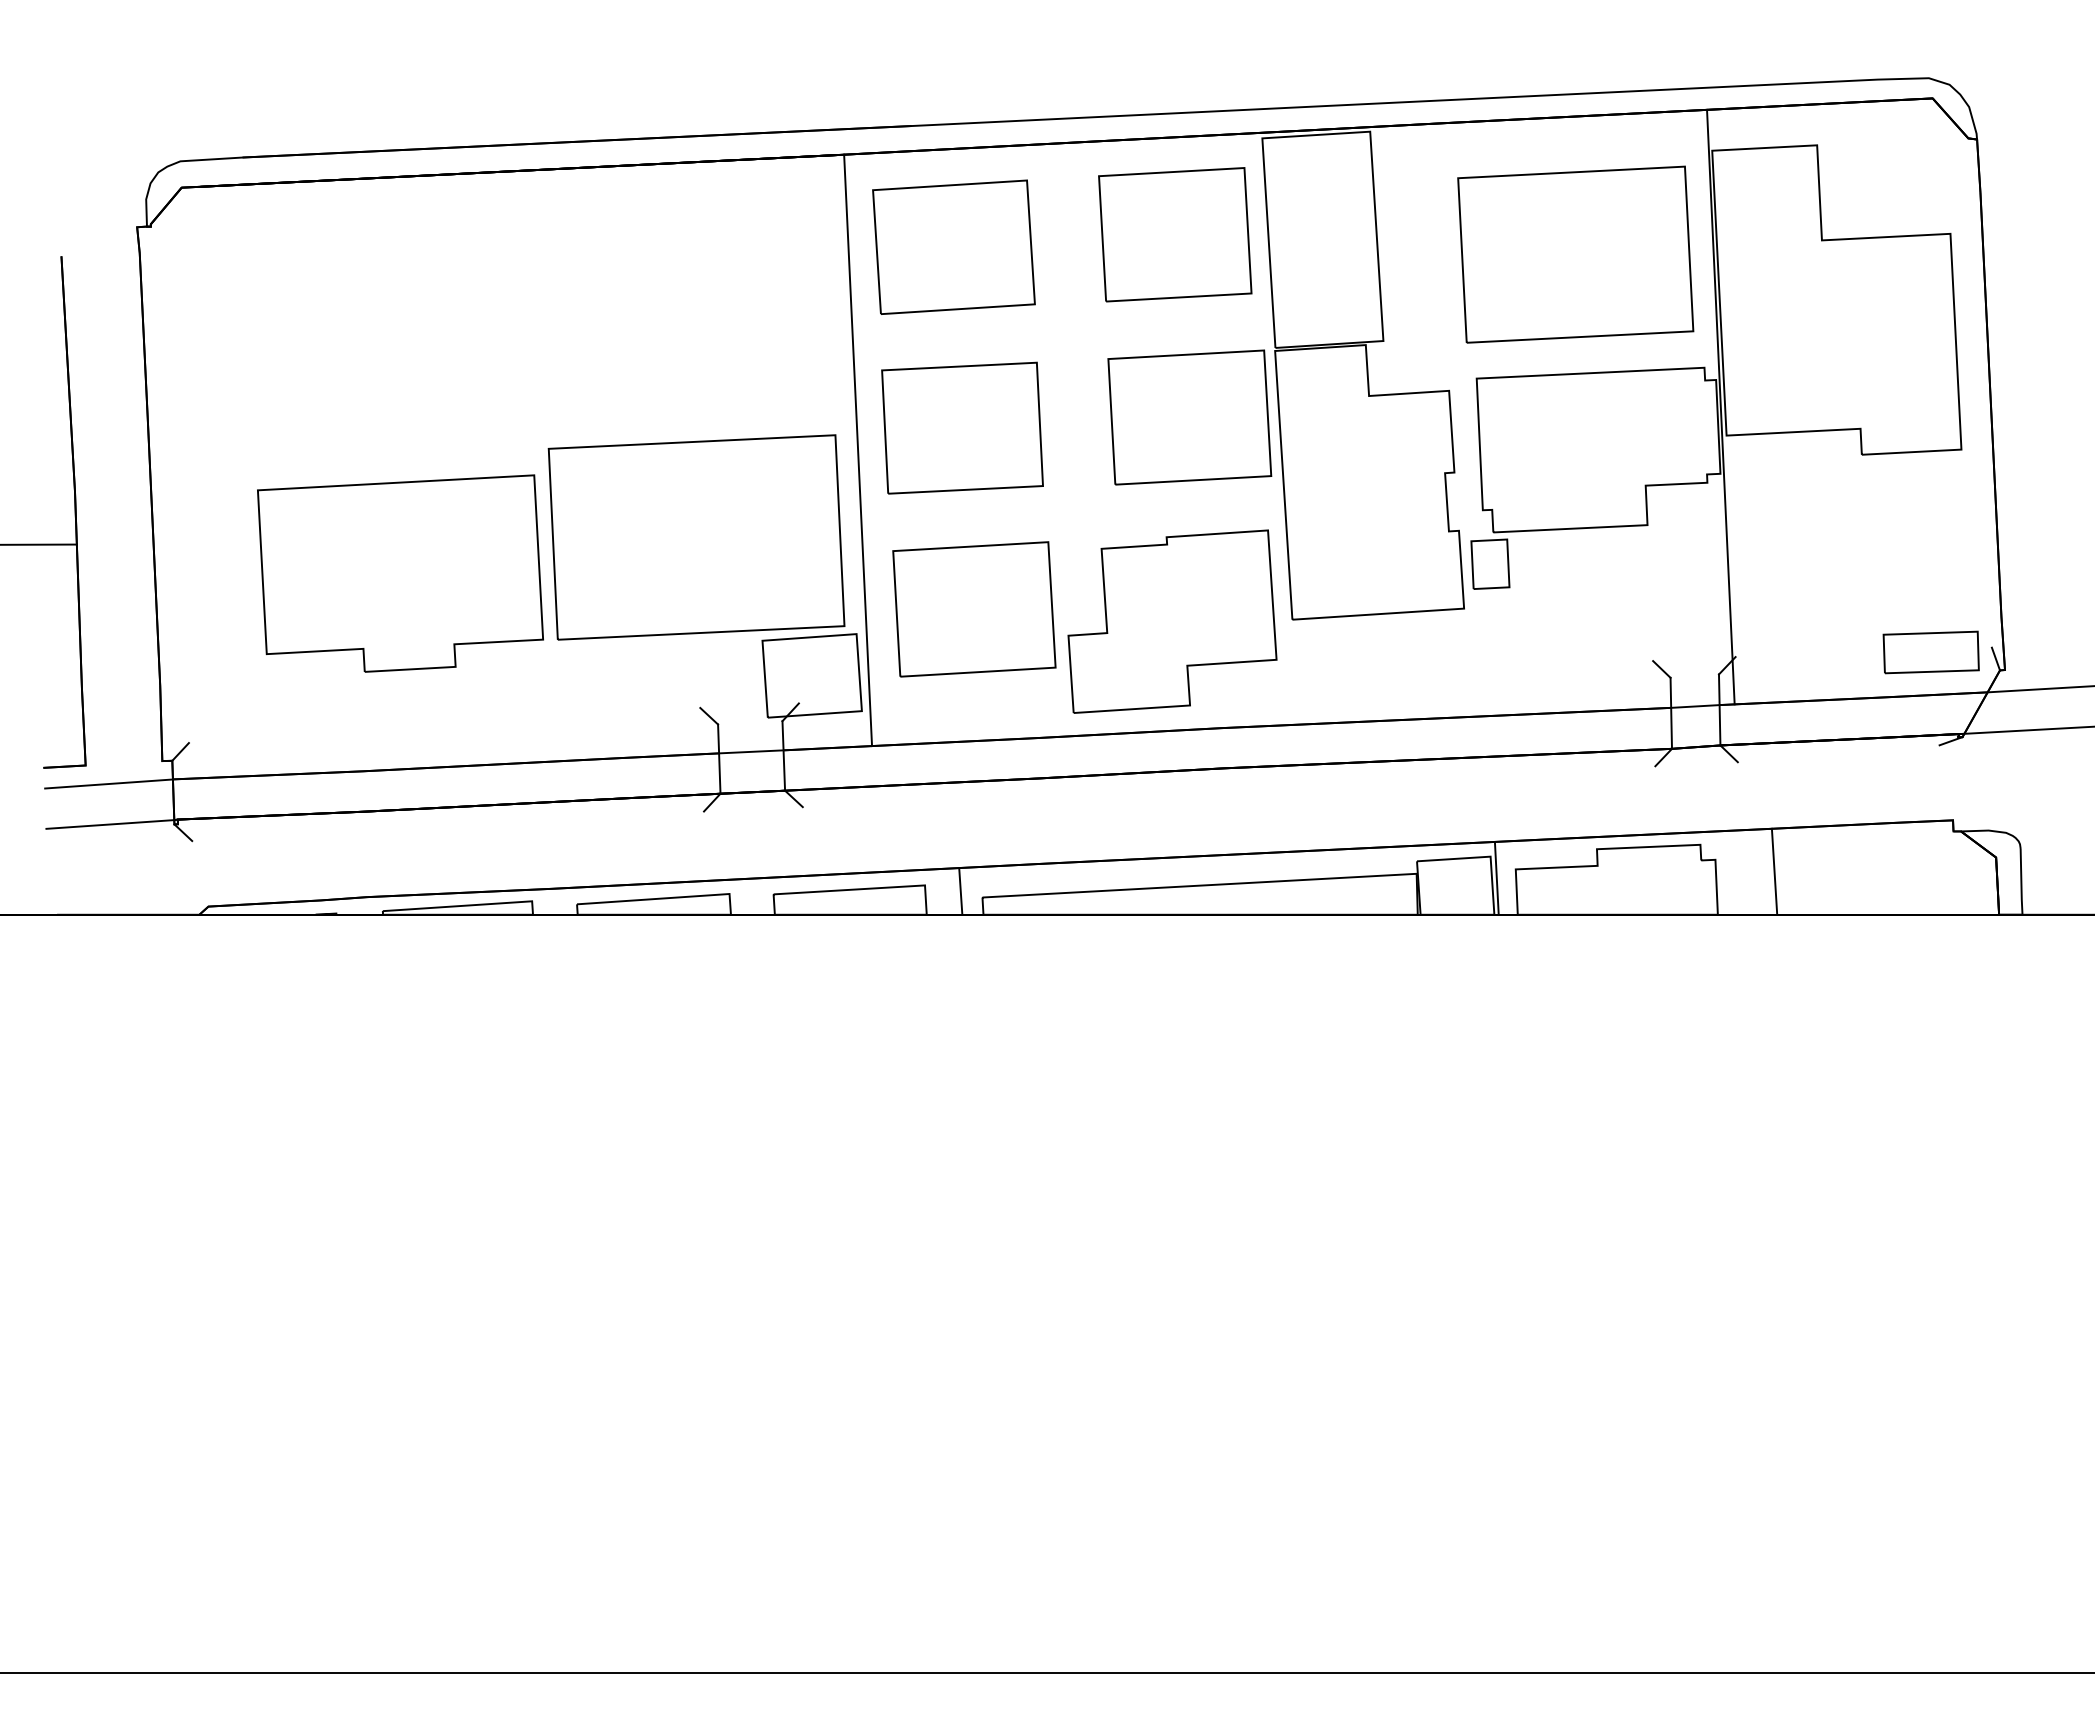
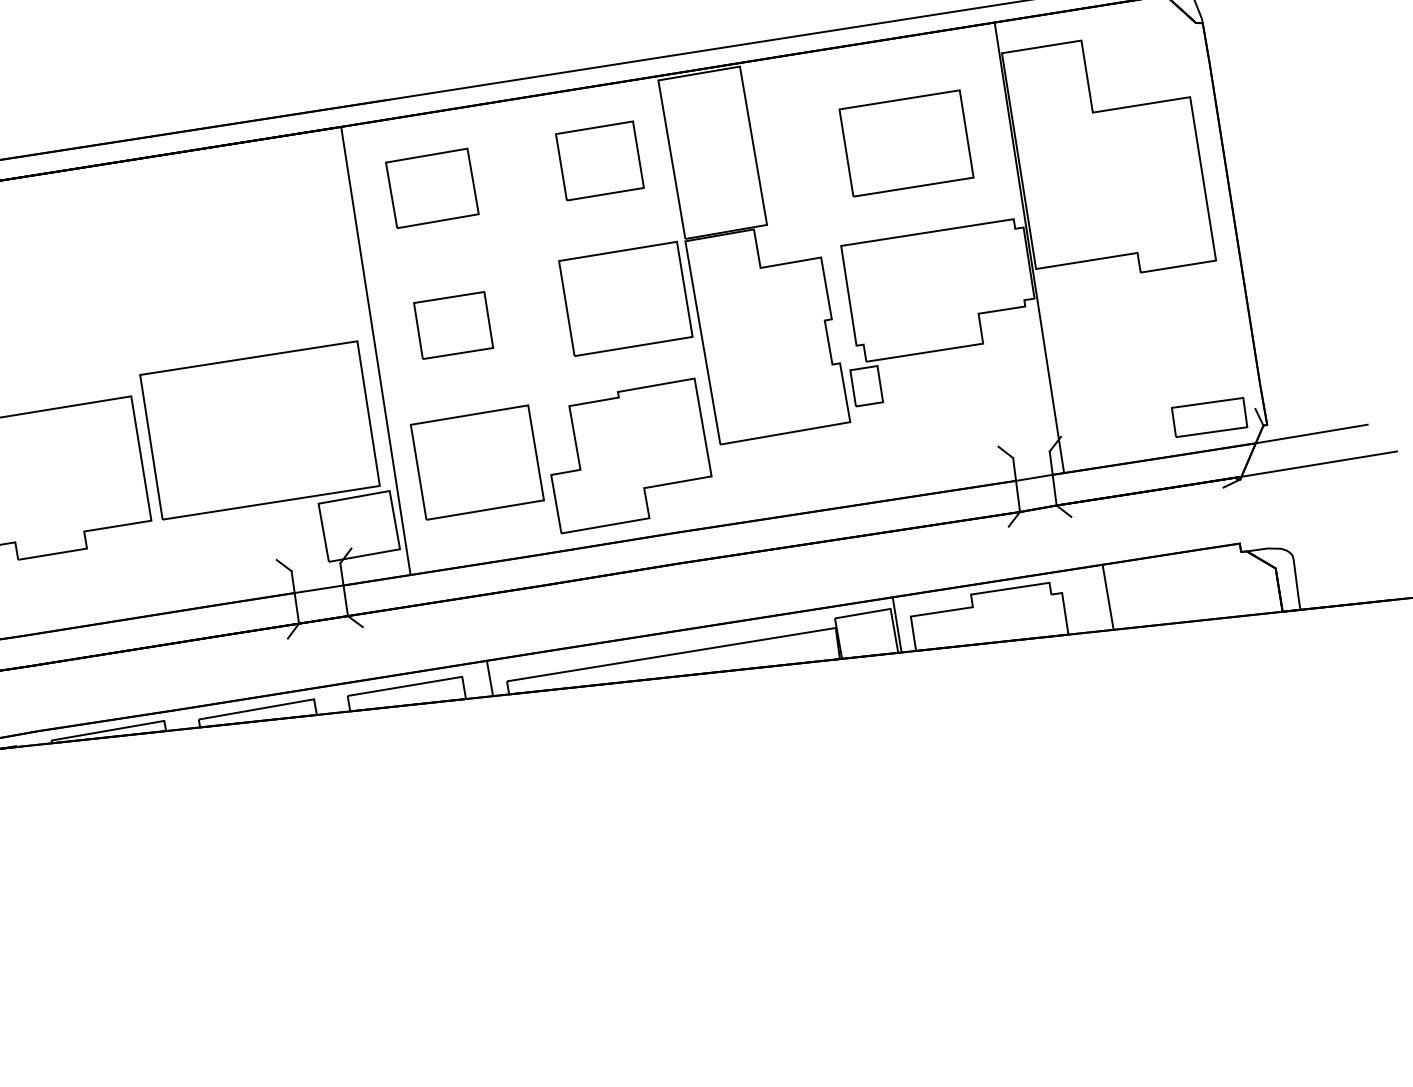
part: (1175, 234) -> (600, 160), size x0.7
part: (953, 246) -> (431, 187), size x0.7
part: (1575, 254) -> (906, 143), size x0.7
part: (962, 427) -> (453, 325), size x0.6

